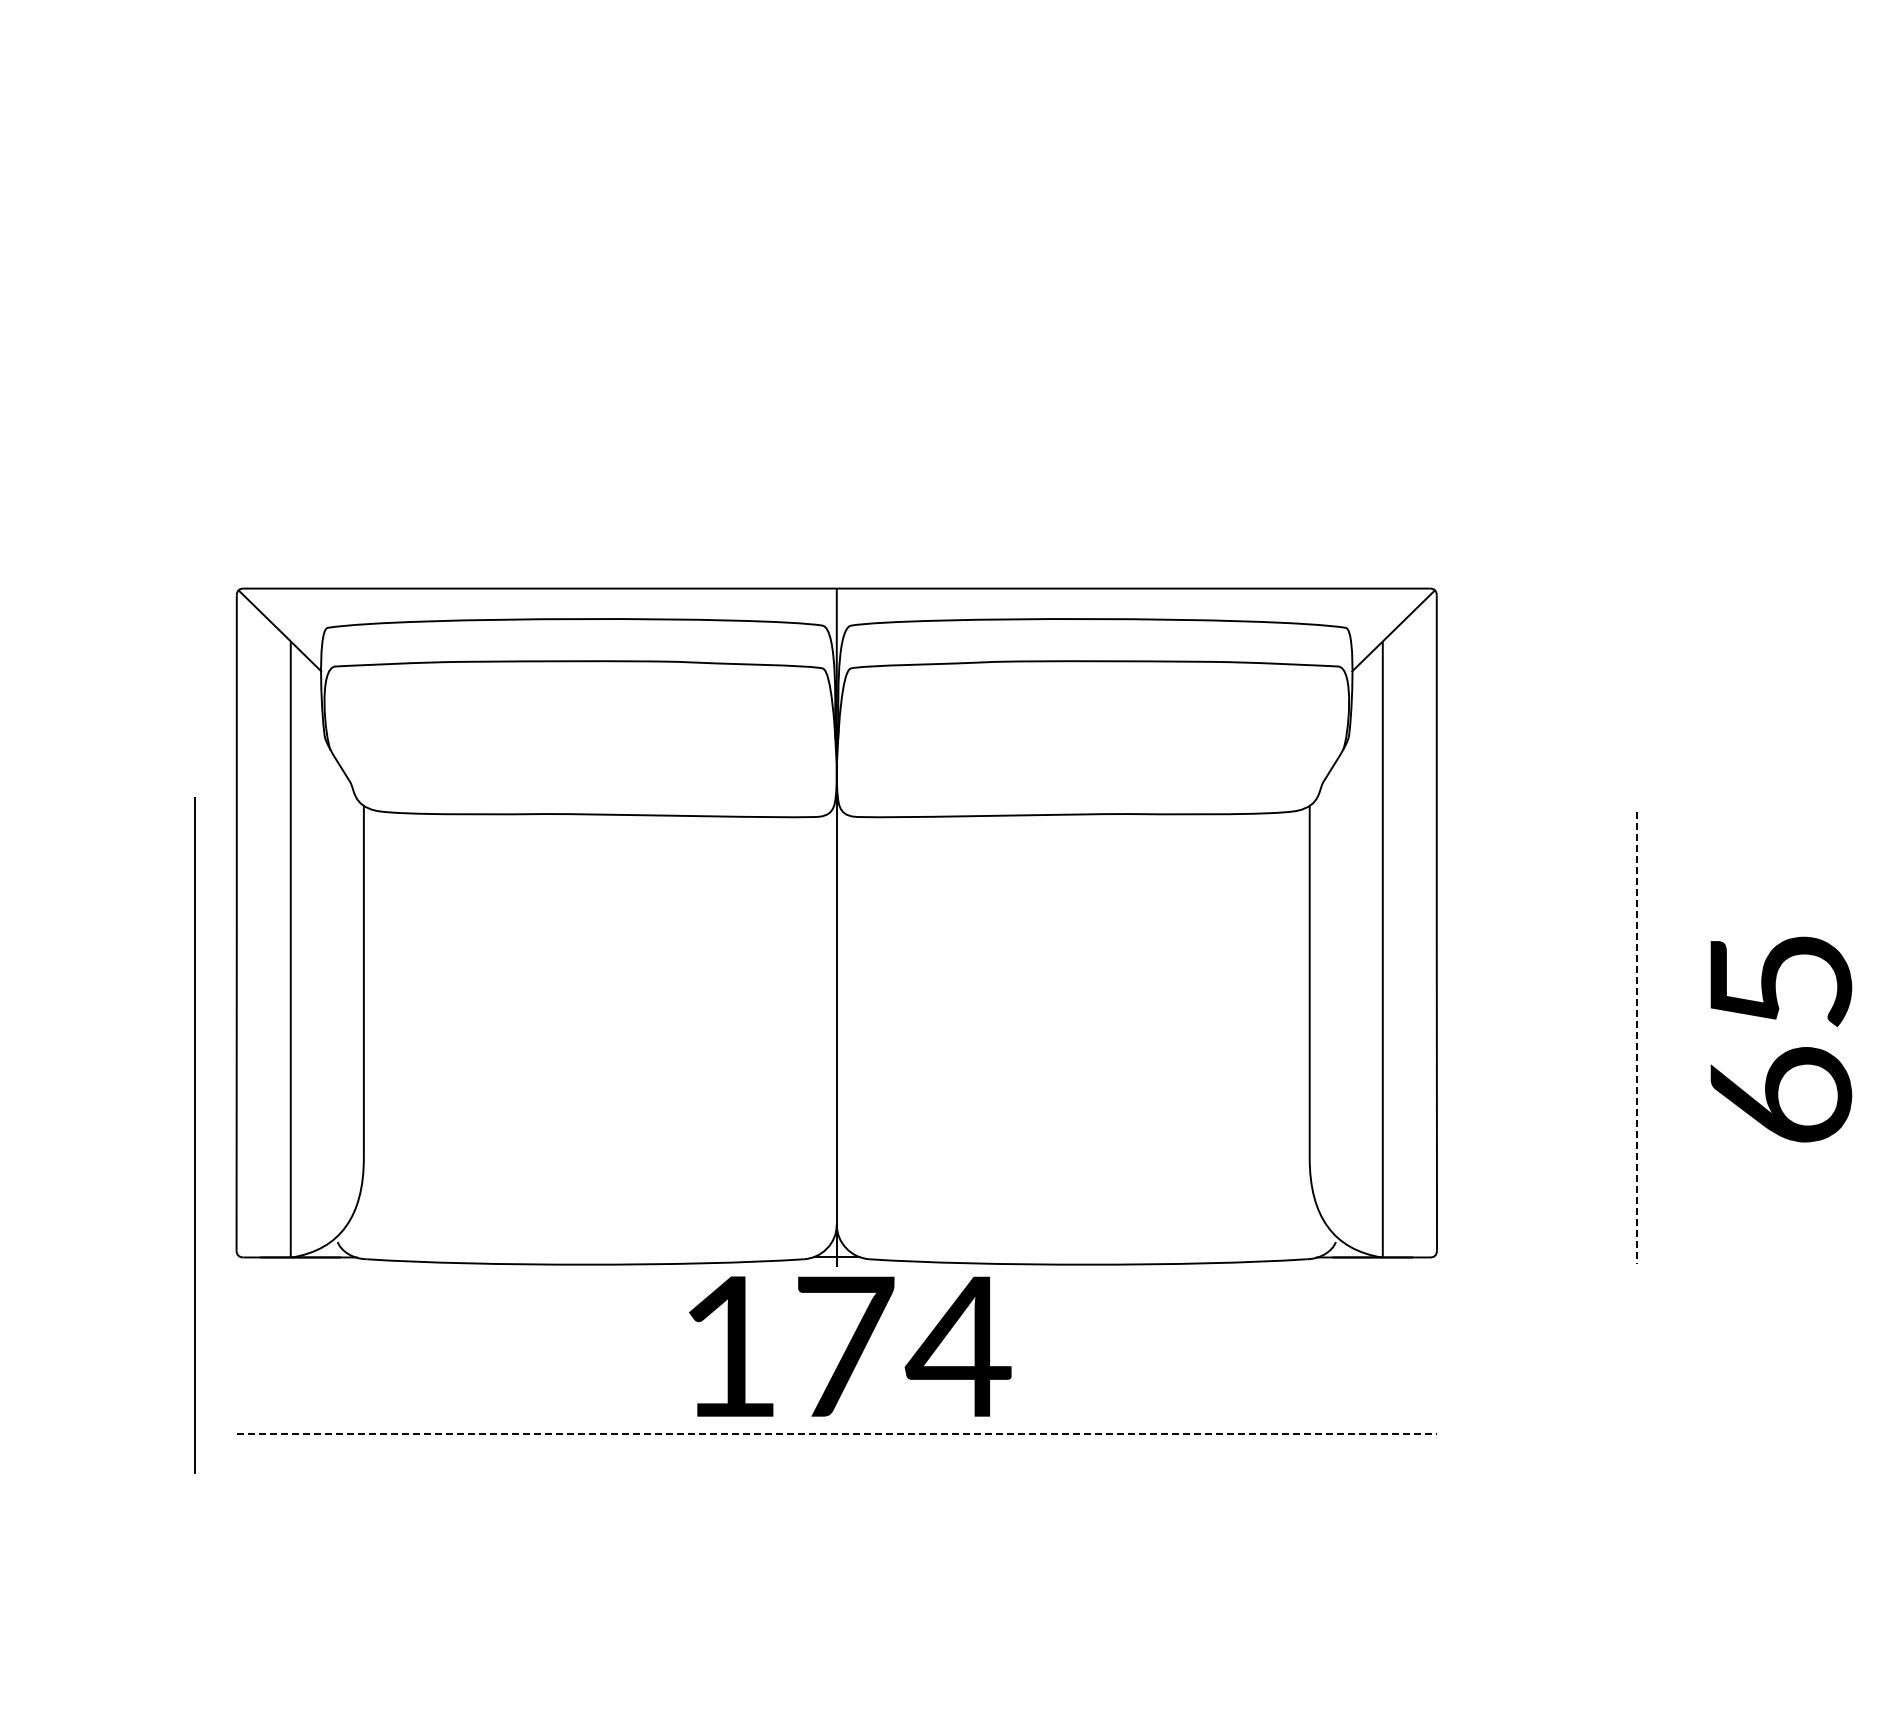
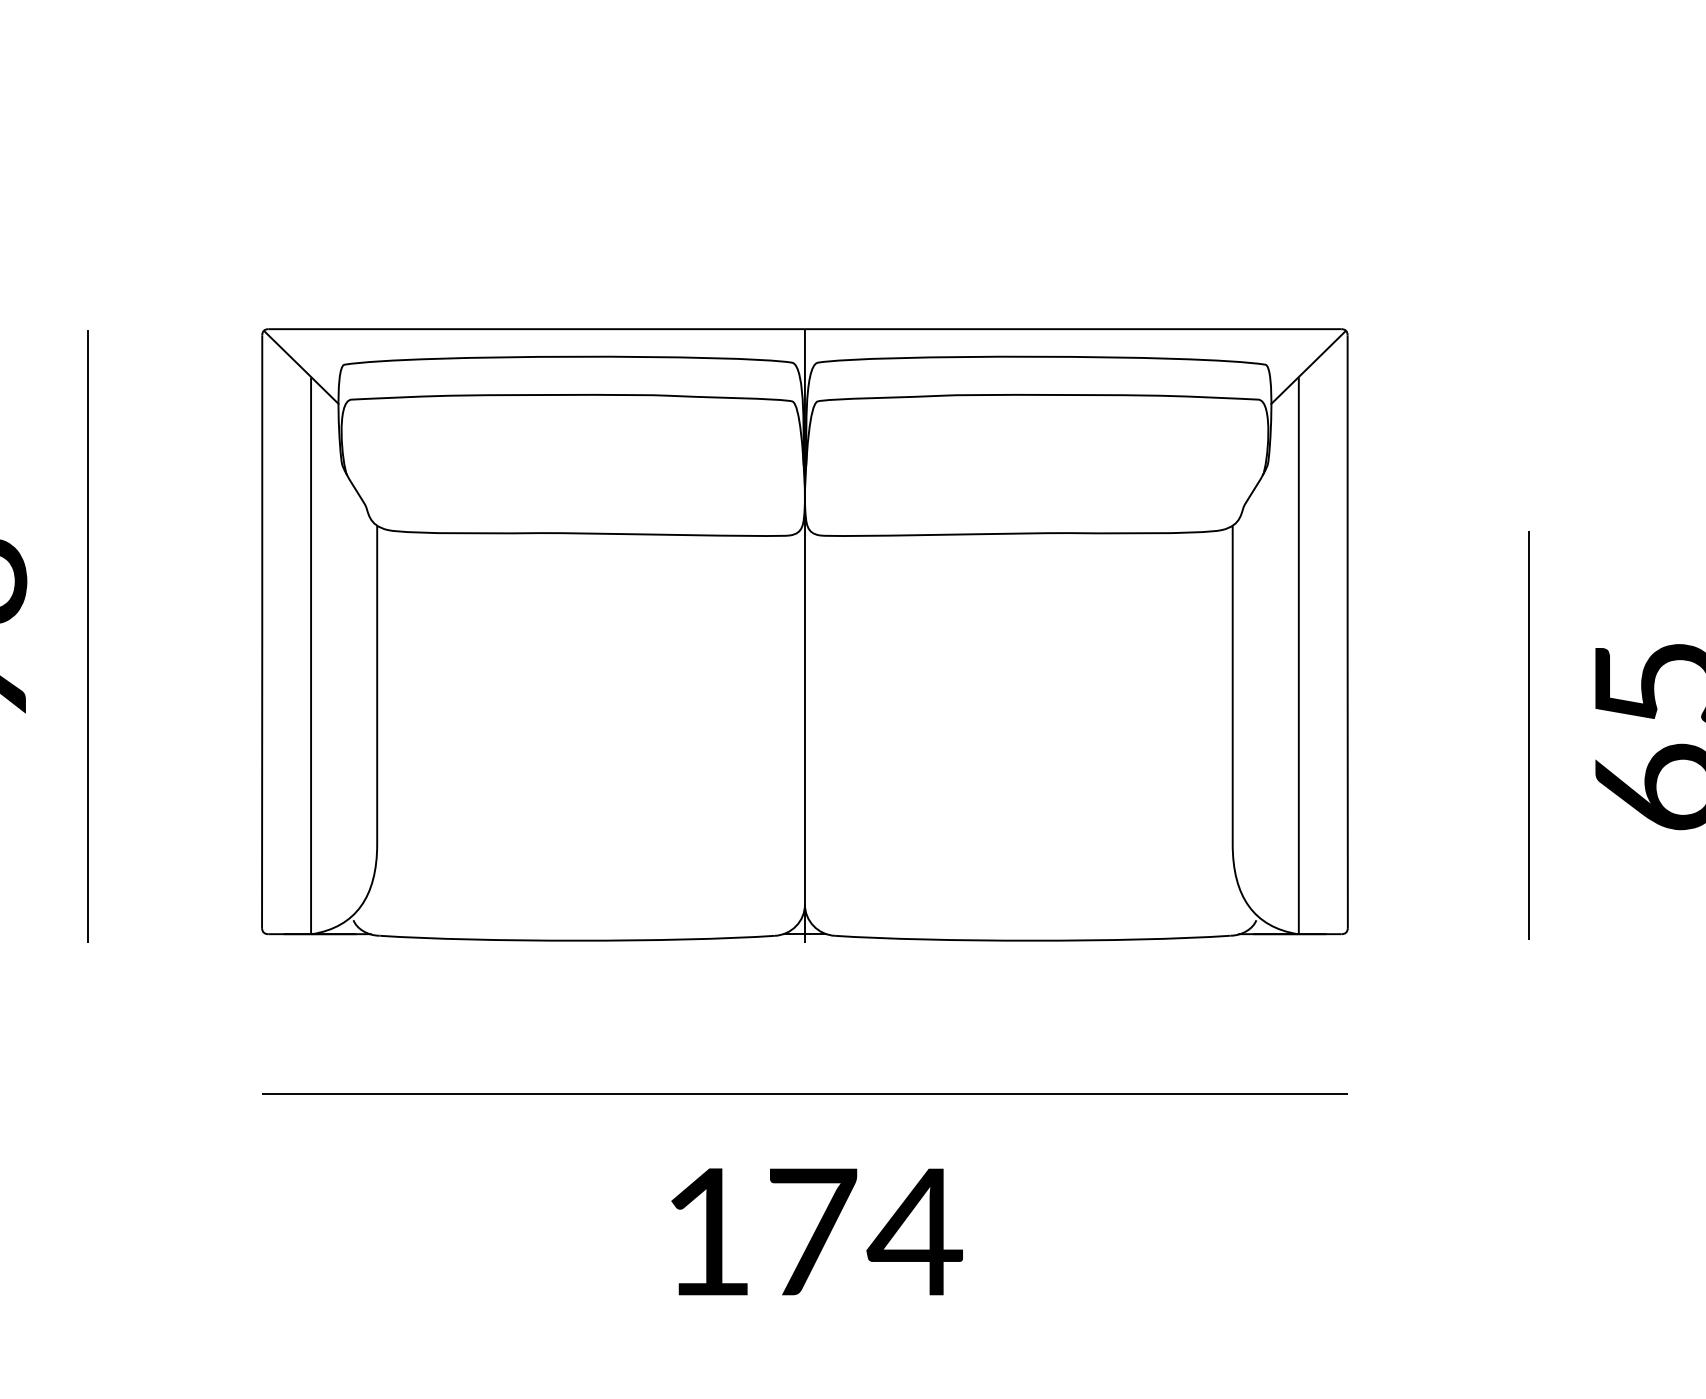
line: (1637, 1038) -> (1529, 736), dashed -> solid
line: (194, 1135) -> (87, 636), moved
text: (850, 1346) -> (817, 1231), moved
line: (837, 1434) -> (805, 1094), dashed -> solid

